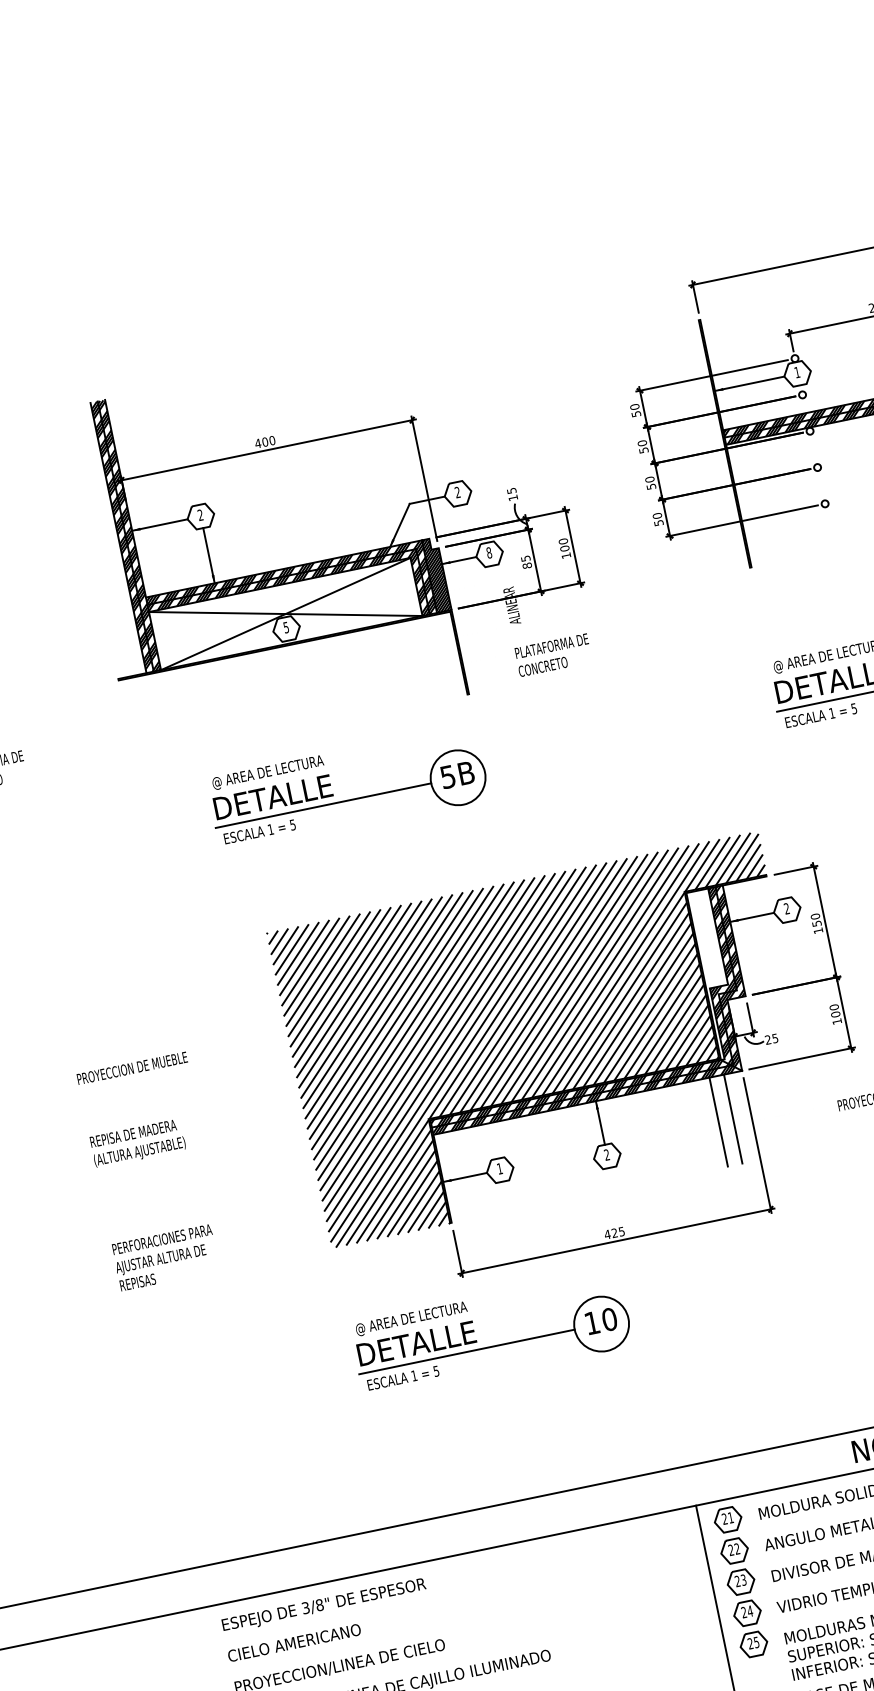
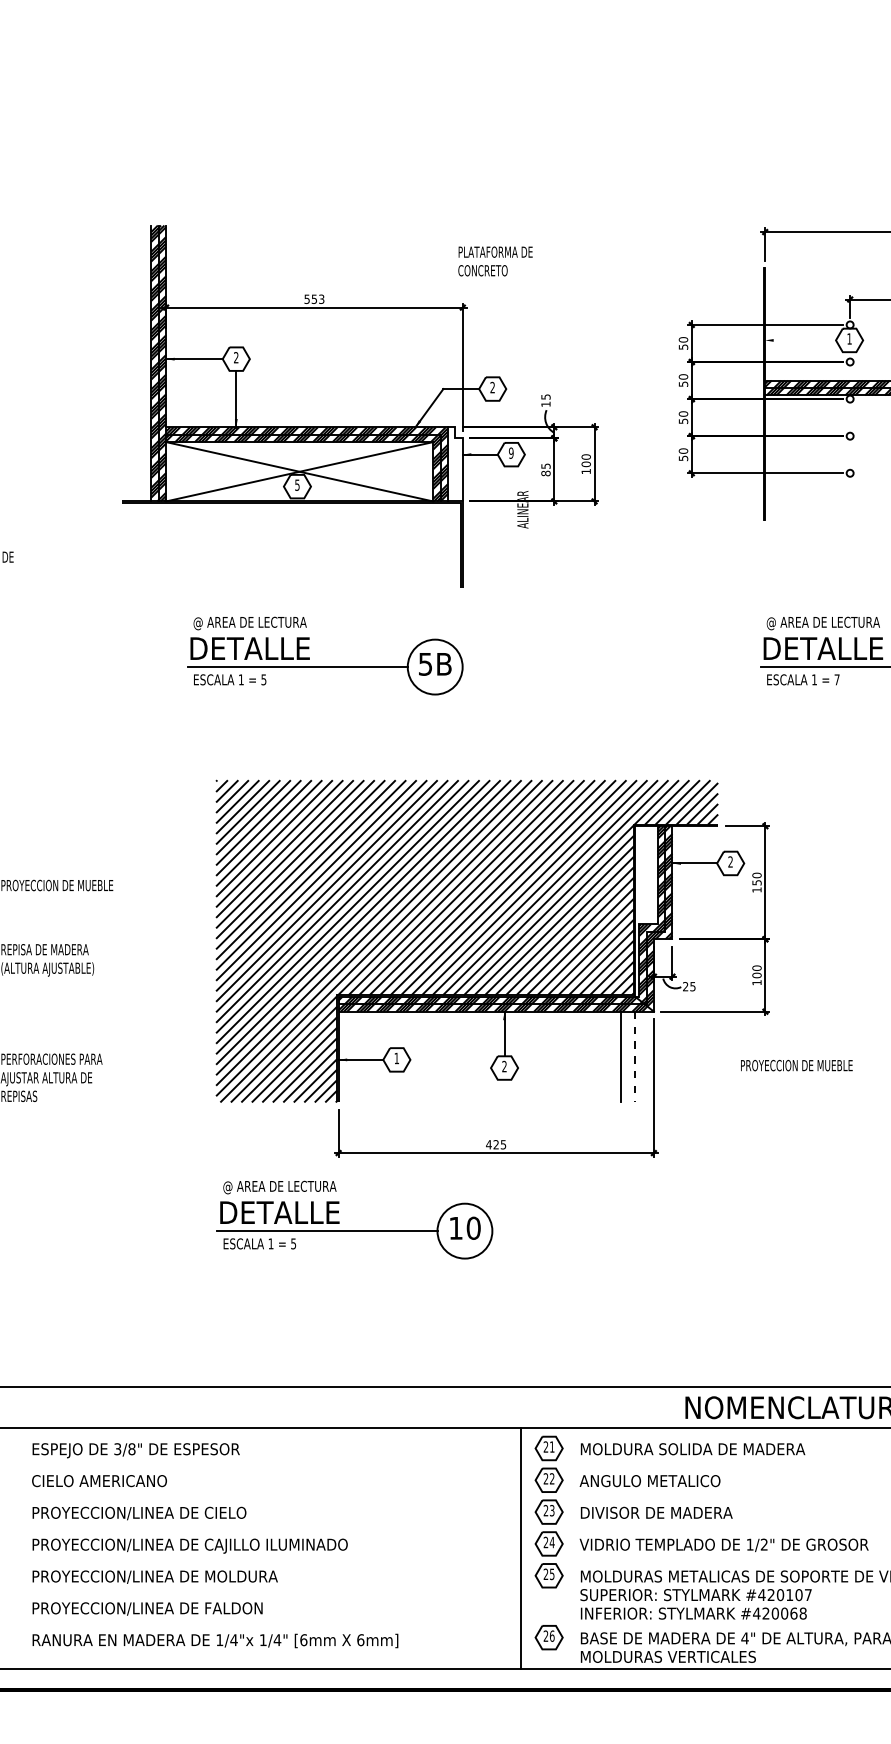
line: (749, 383) -> (800, 340), removed
text: (265, 442) -> (314, 299), 400 -> 553
text: (489, 552) -> (511, 452), 8 -> 9
hatch: (436, 575) -> (455, 464), removed
text: (553, 655) -> (495, 261), moved
text: (853, 708) -> (836, 679), 5 -> 7
line: (733, 1119) -> (635, 1057), solid -> dashed

